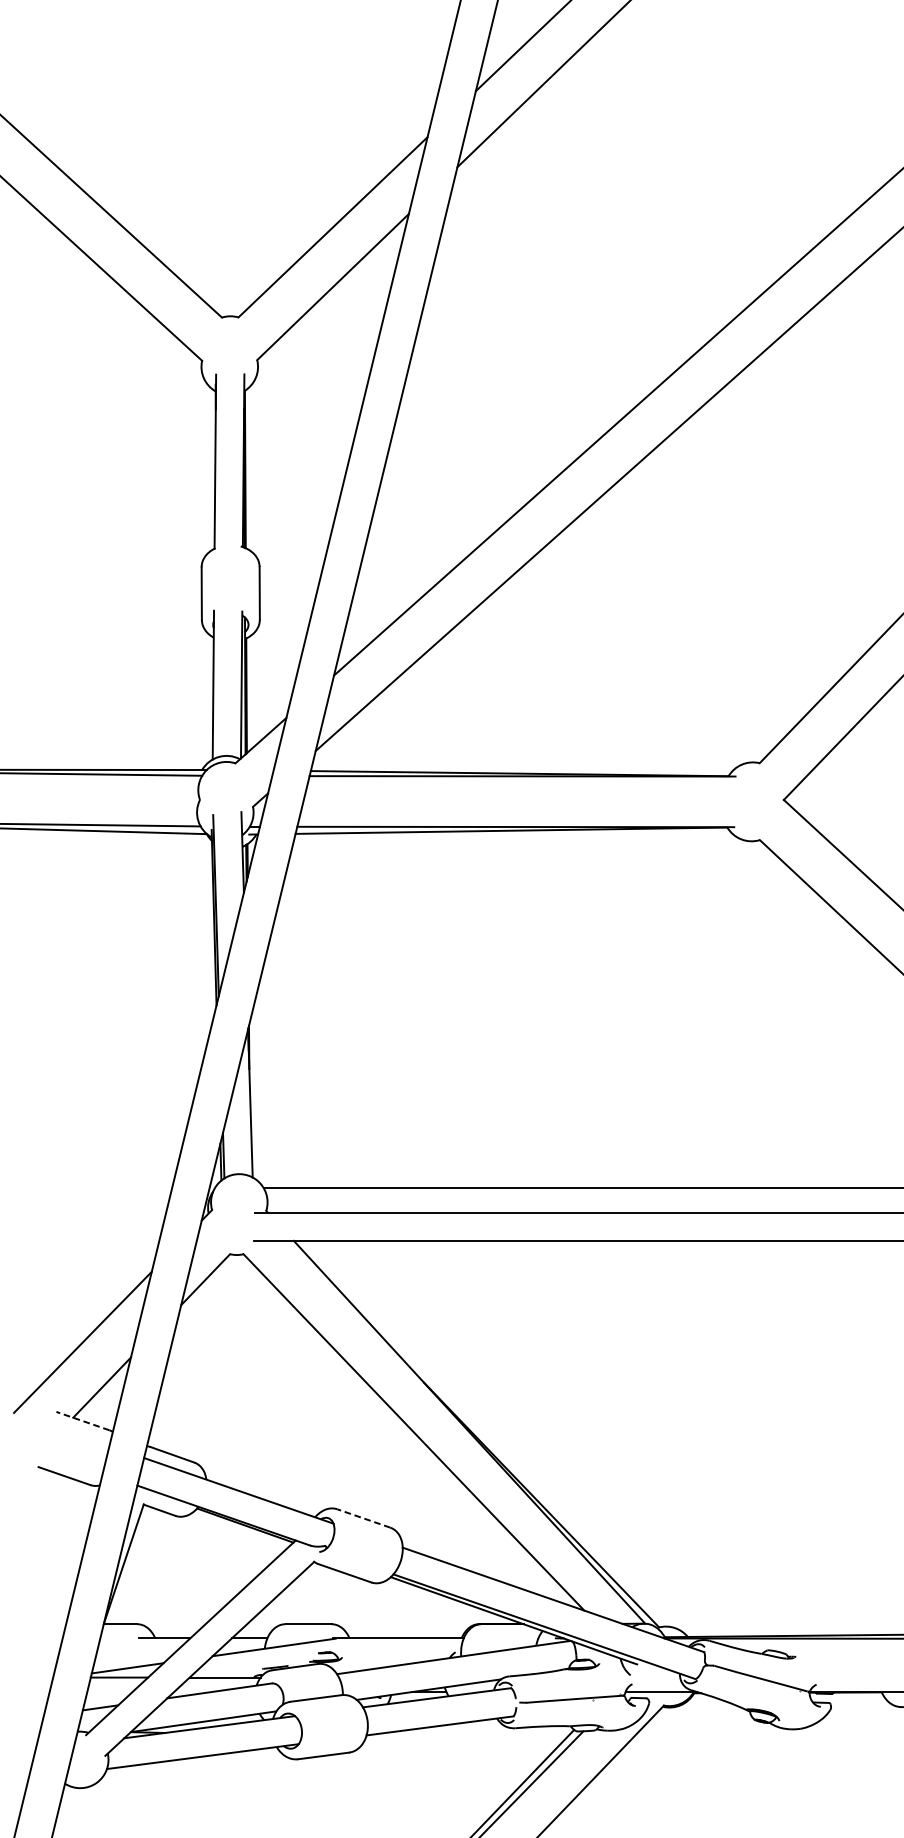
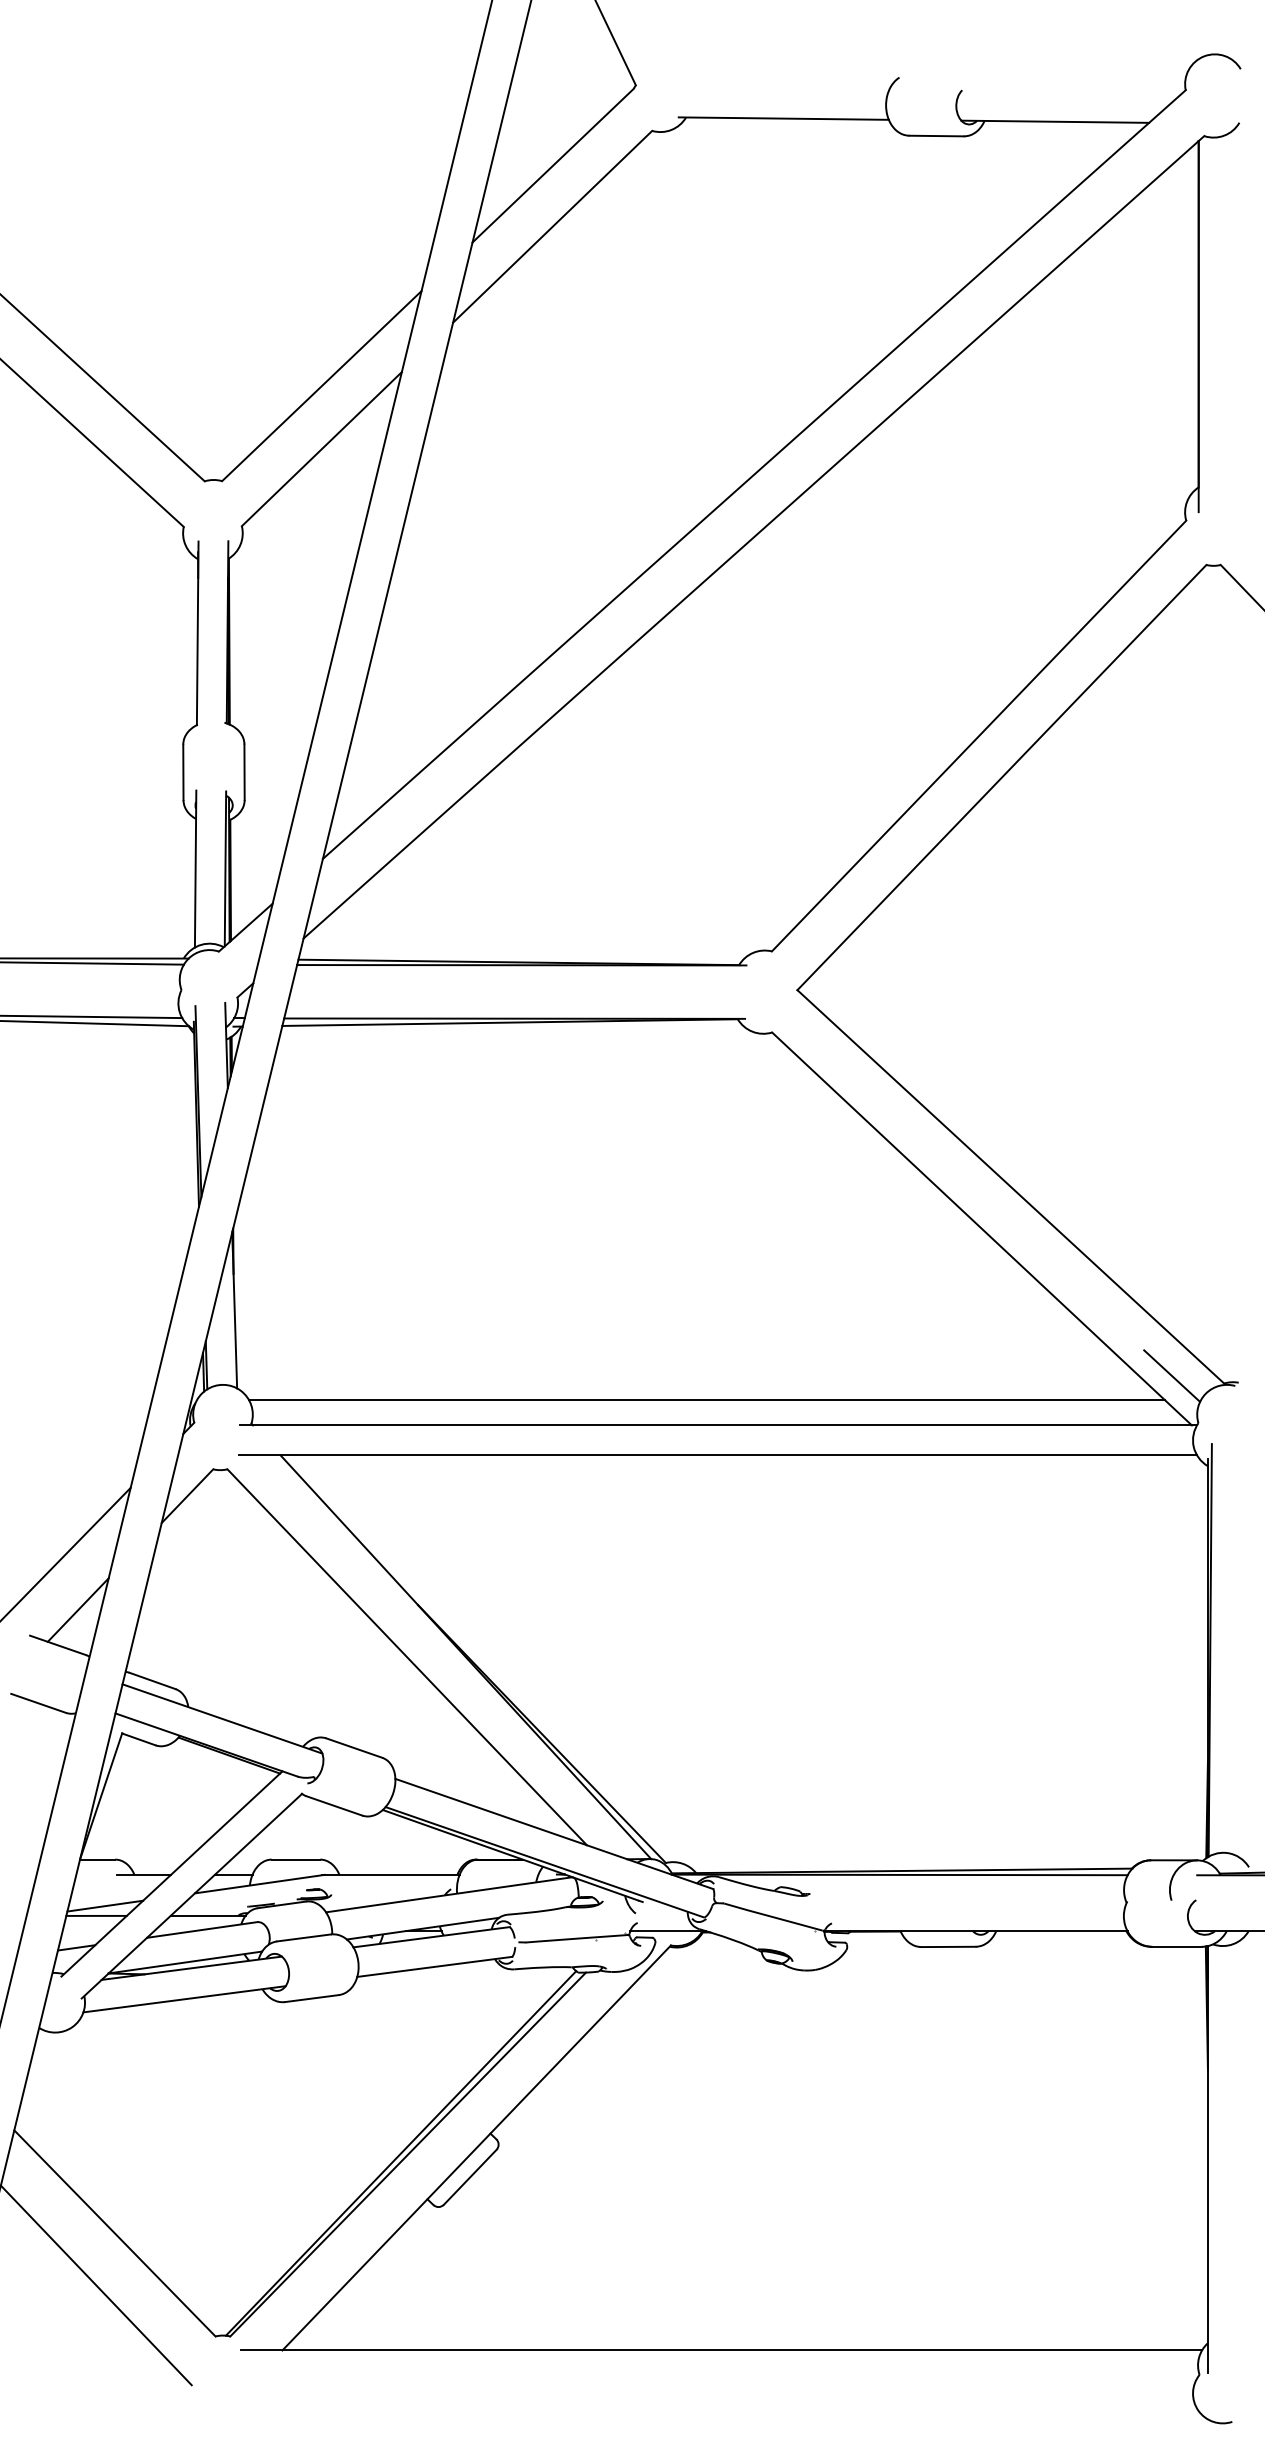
line: (83, 1421) -> (58, 1645), dashed -> solid
line: (363, 1518) -> (354, 1748), dashed -> solid

